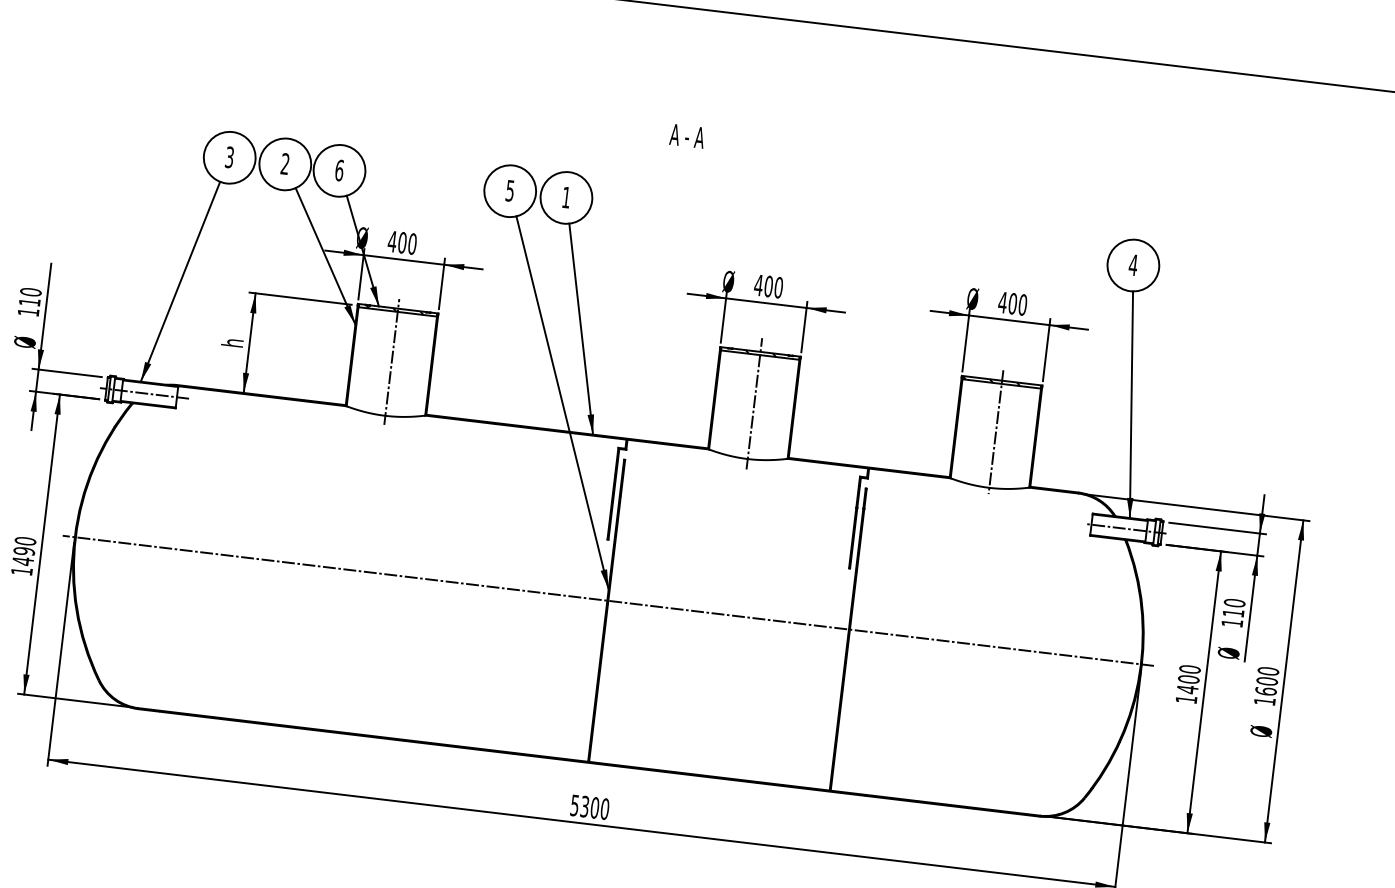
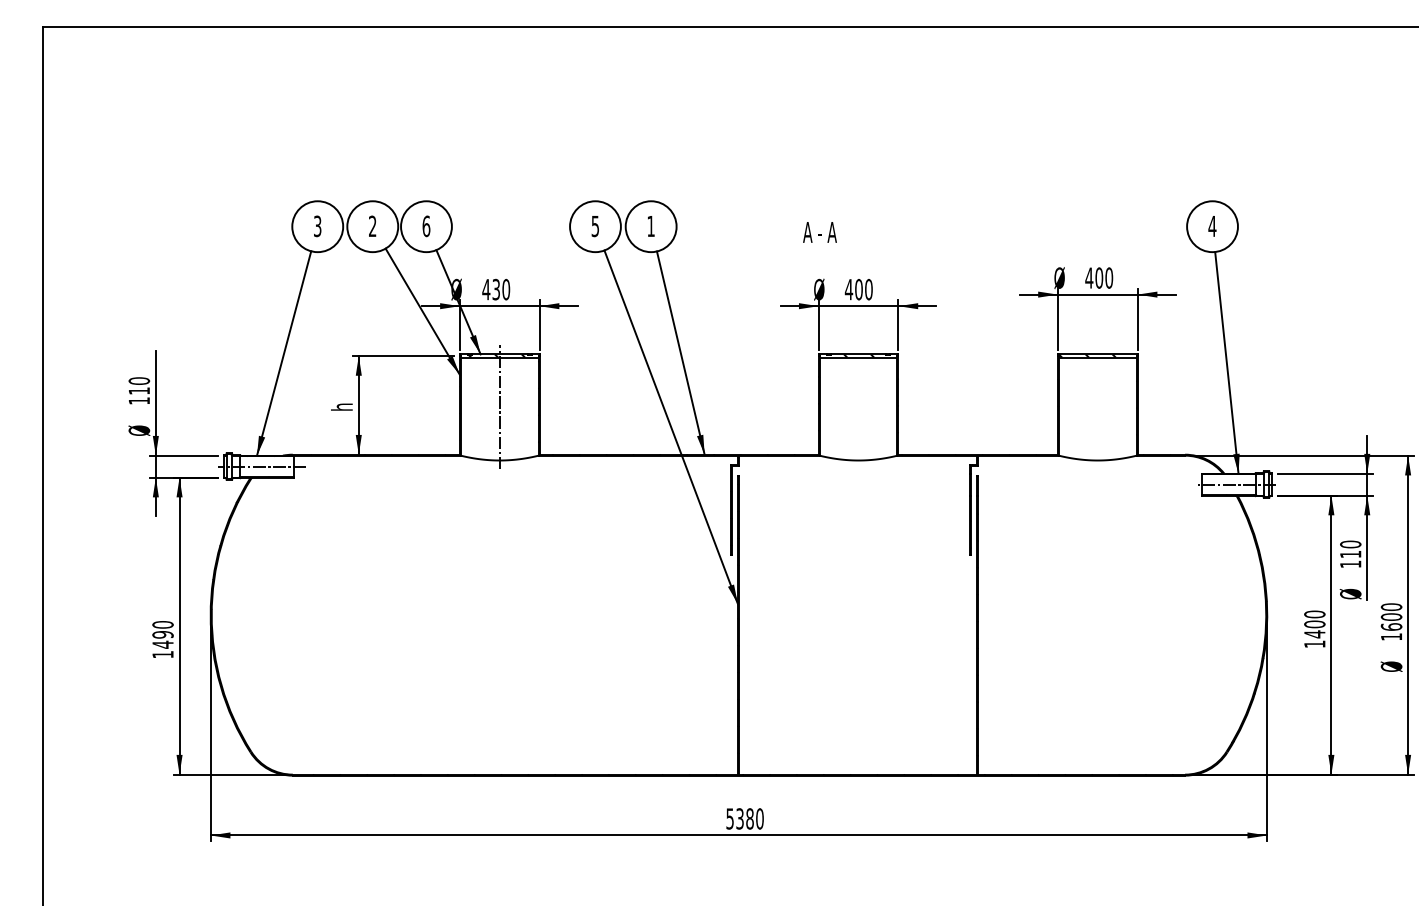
text: (686, 136) -> (819, 232), moved
text: (402, 242) -> (496, 289), 400 -> 430
line: (754, 403) -> (858, 405), removed
line: (995, 432) -> (1097, 405), removed
line: (607, 601) -> (738, 615), removed
text: (594, 807) -> (749, 818), 5300 -> 5380

